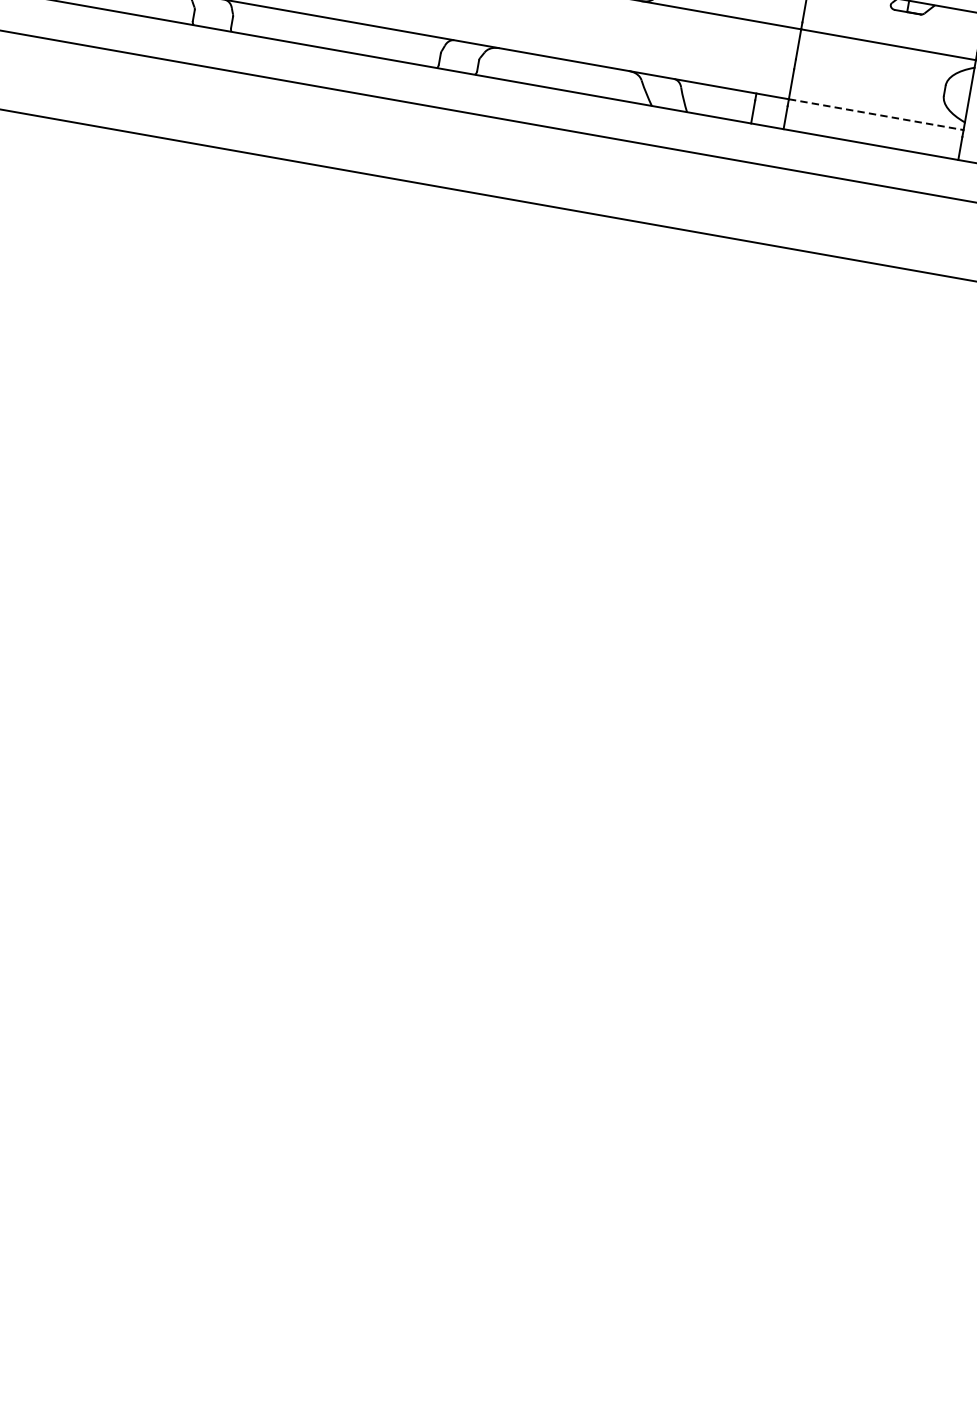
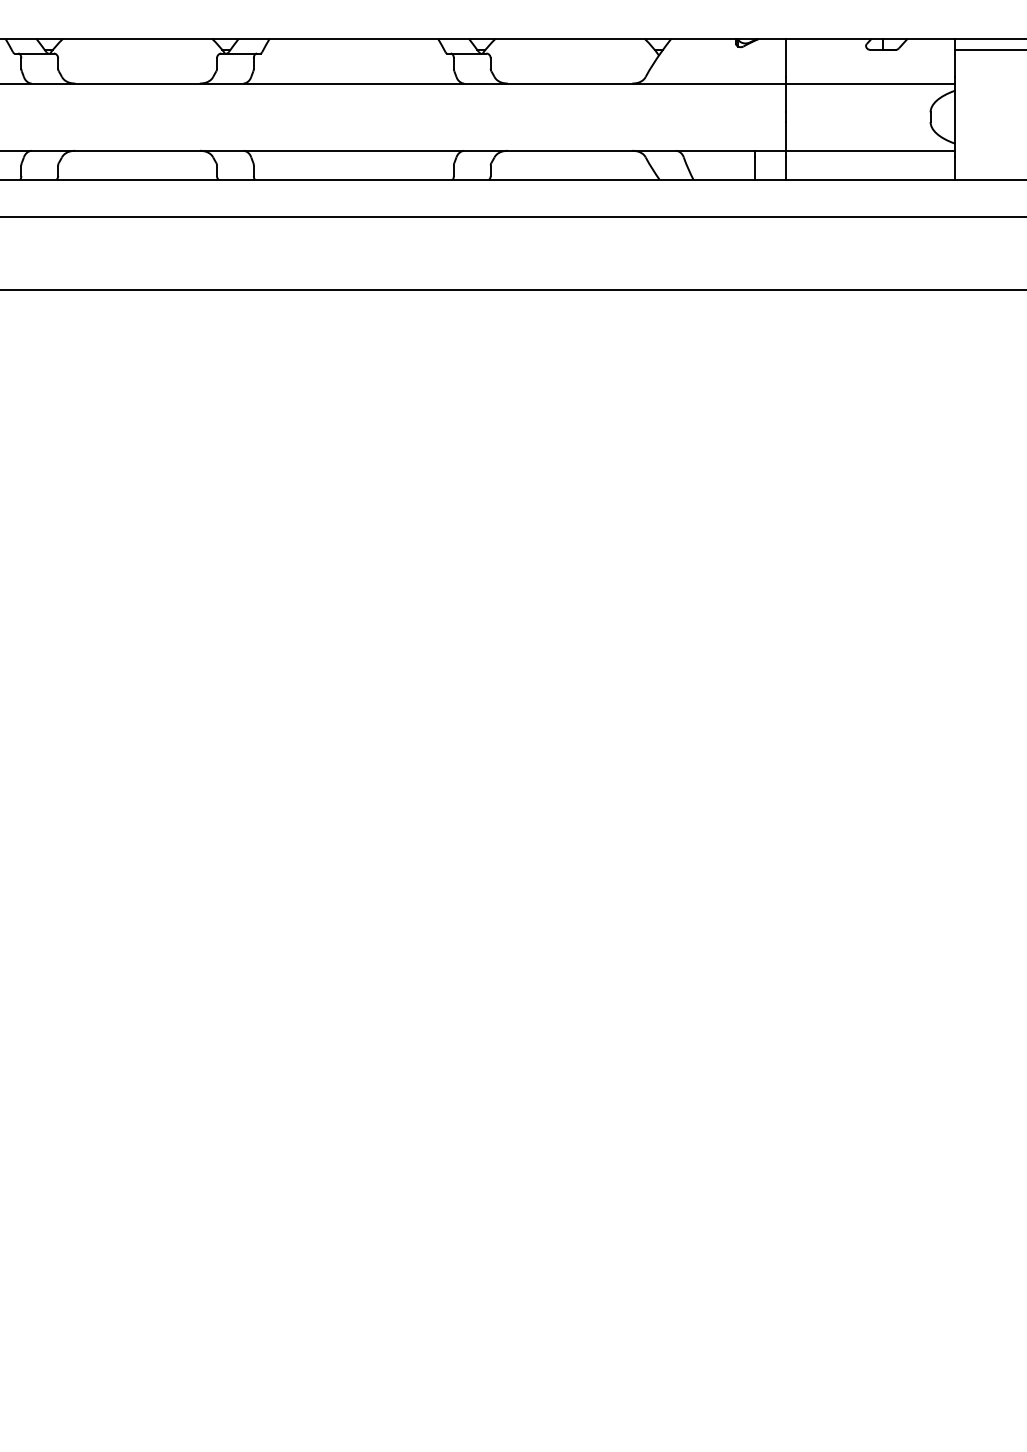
line: (877, 114) -> (871, 150), dashed -> solid

